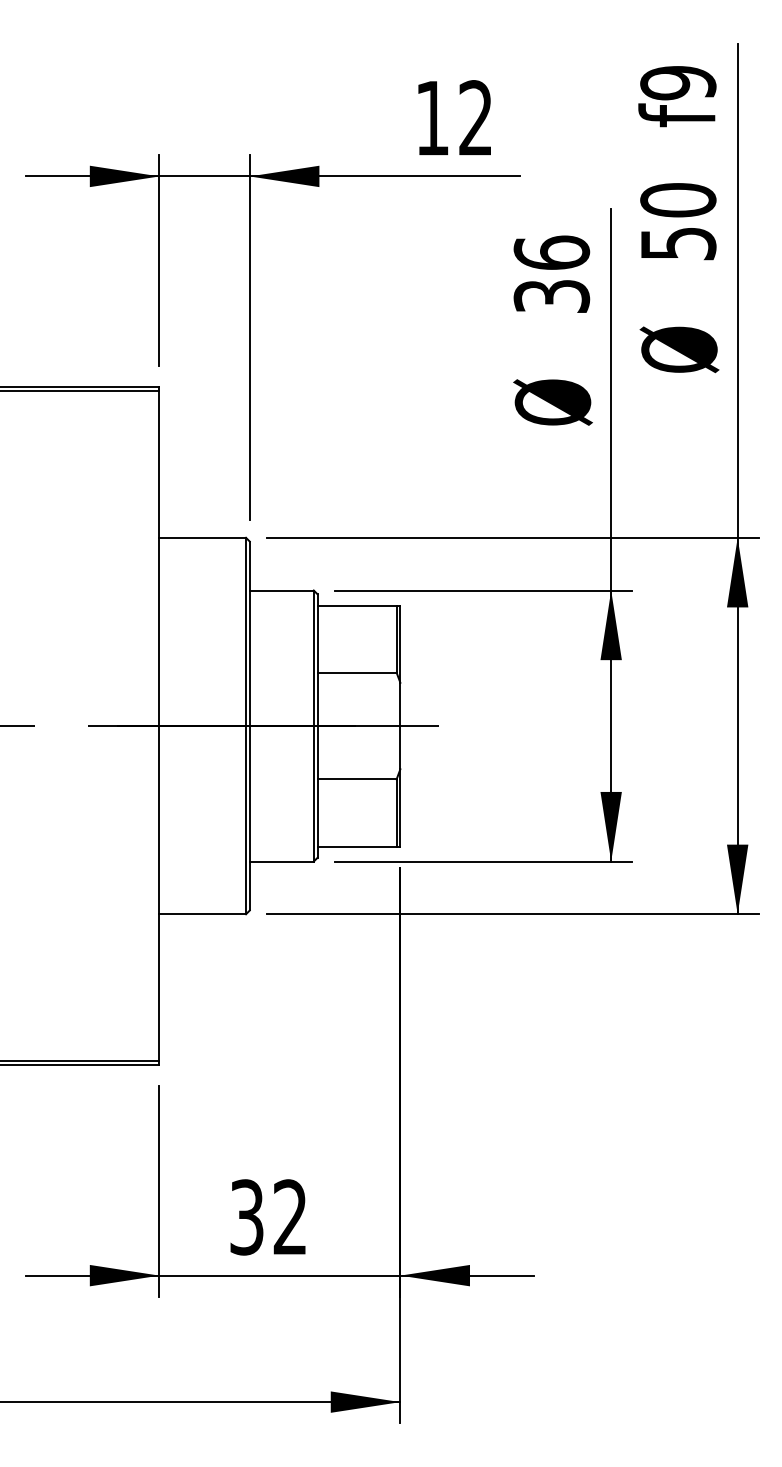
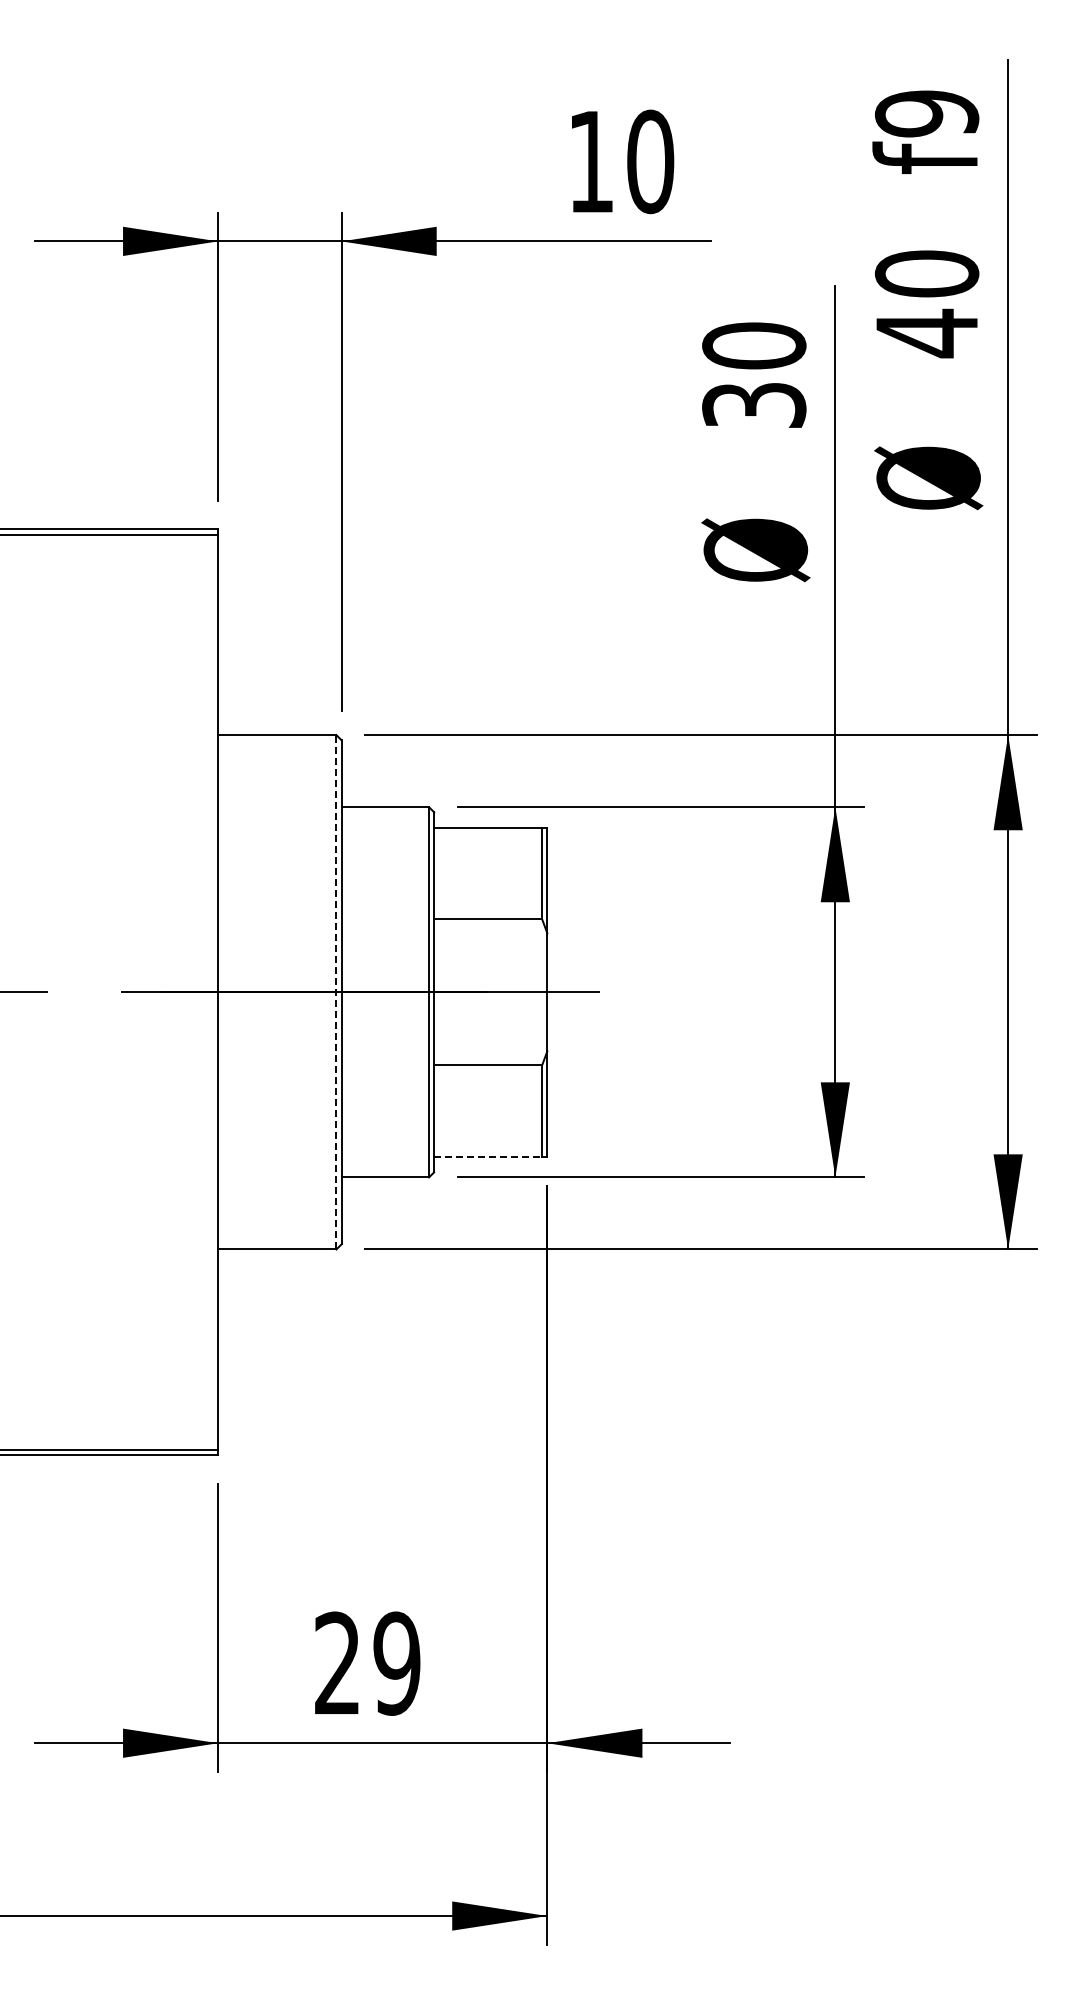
text: (475, 117) -> (650, 161), 12 -> 10
text: (678, 243) -> (927, 333), 50 -> 40
text: (552, 252) -> (754, 345), 36 -> 30
line: (246, 725) -> (336, 991), solid -> dashed
line: (357, 846) -> (488, 1156), solid -> dashed
text: (268, 1217) -> (367, 1663), 32 -> 29

